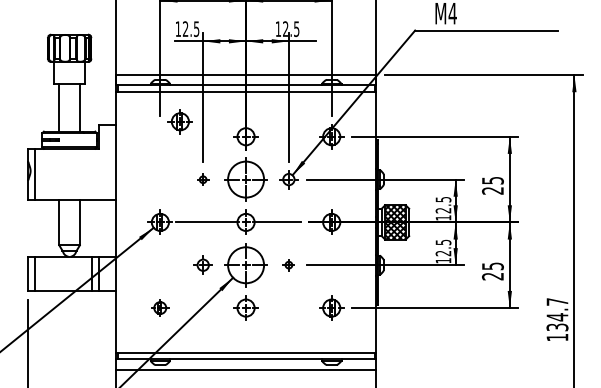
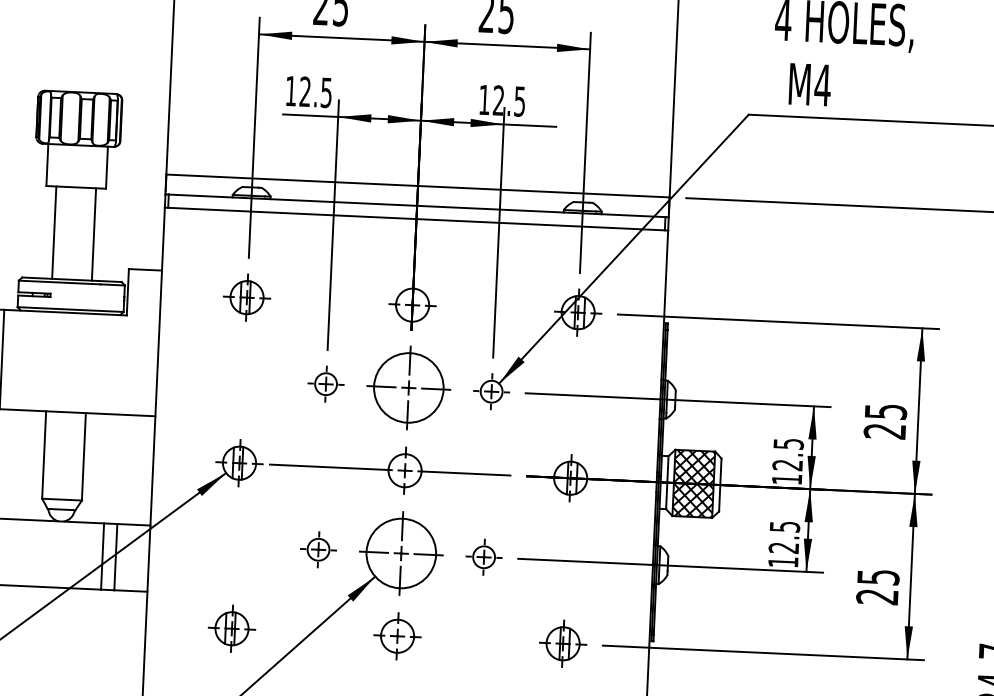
part: (179, 121) -> (245, 297), moved
part: (202, 179) -> (324, 383), size x1.67
part: (288, 264) -> (483, 555), size x1.67
part: (159, 307) -> (230, 627), size x1.43

